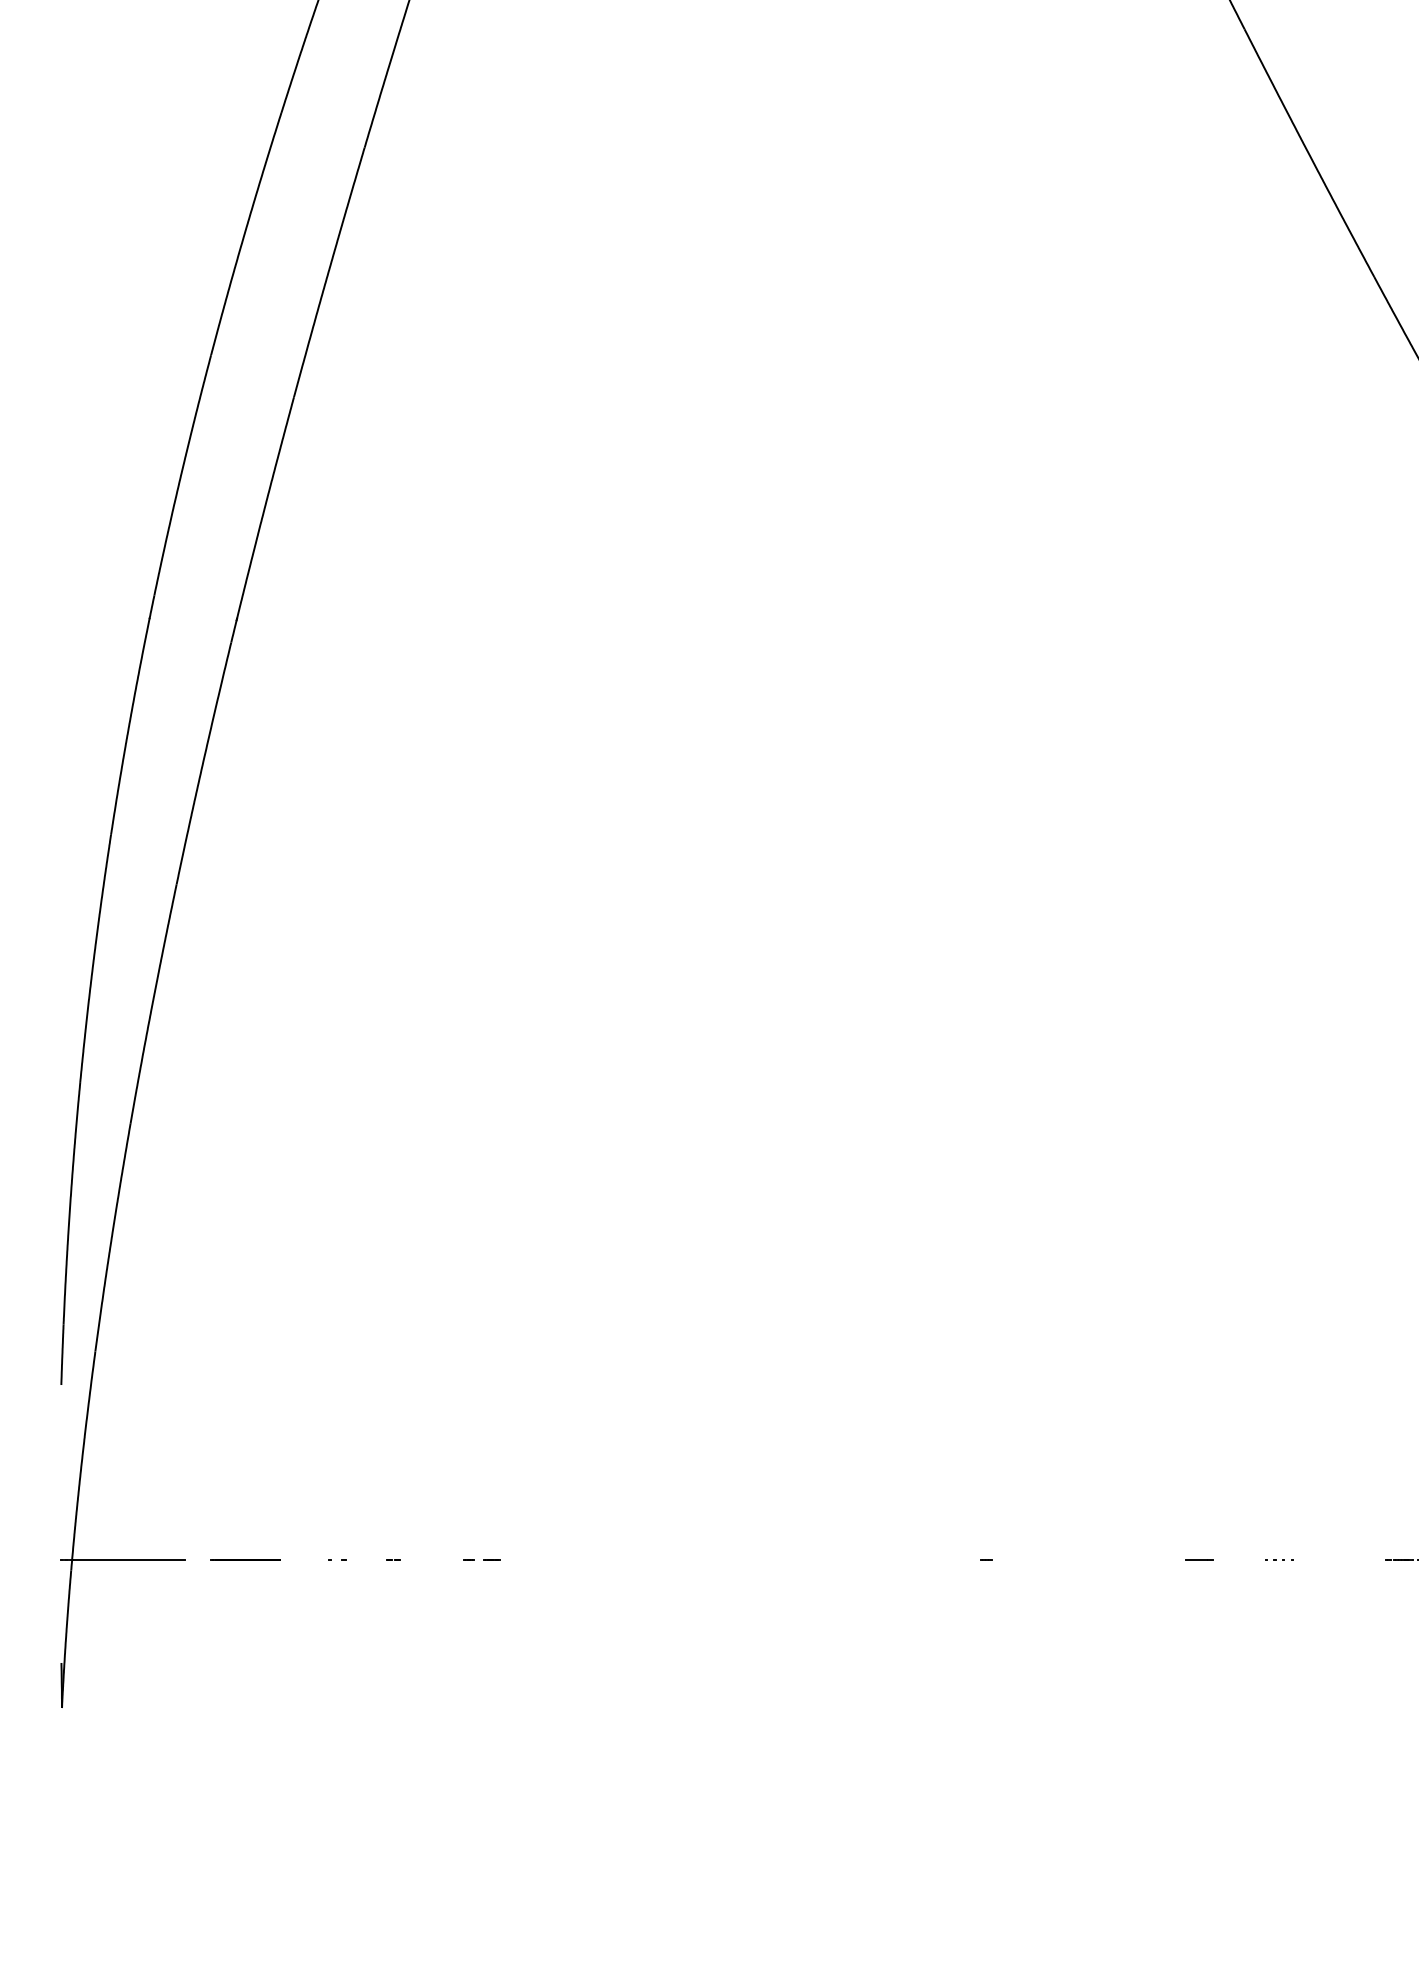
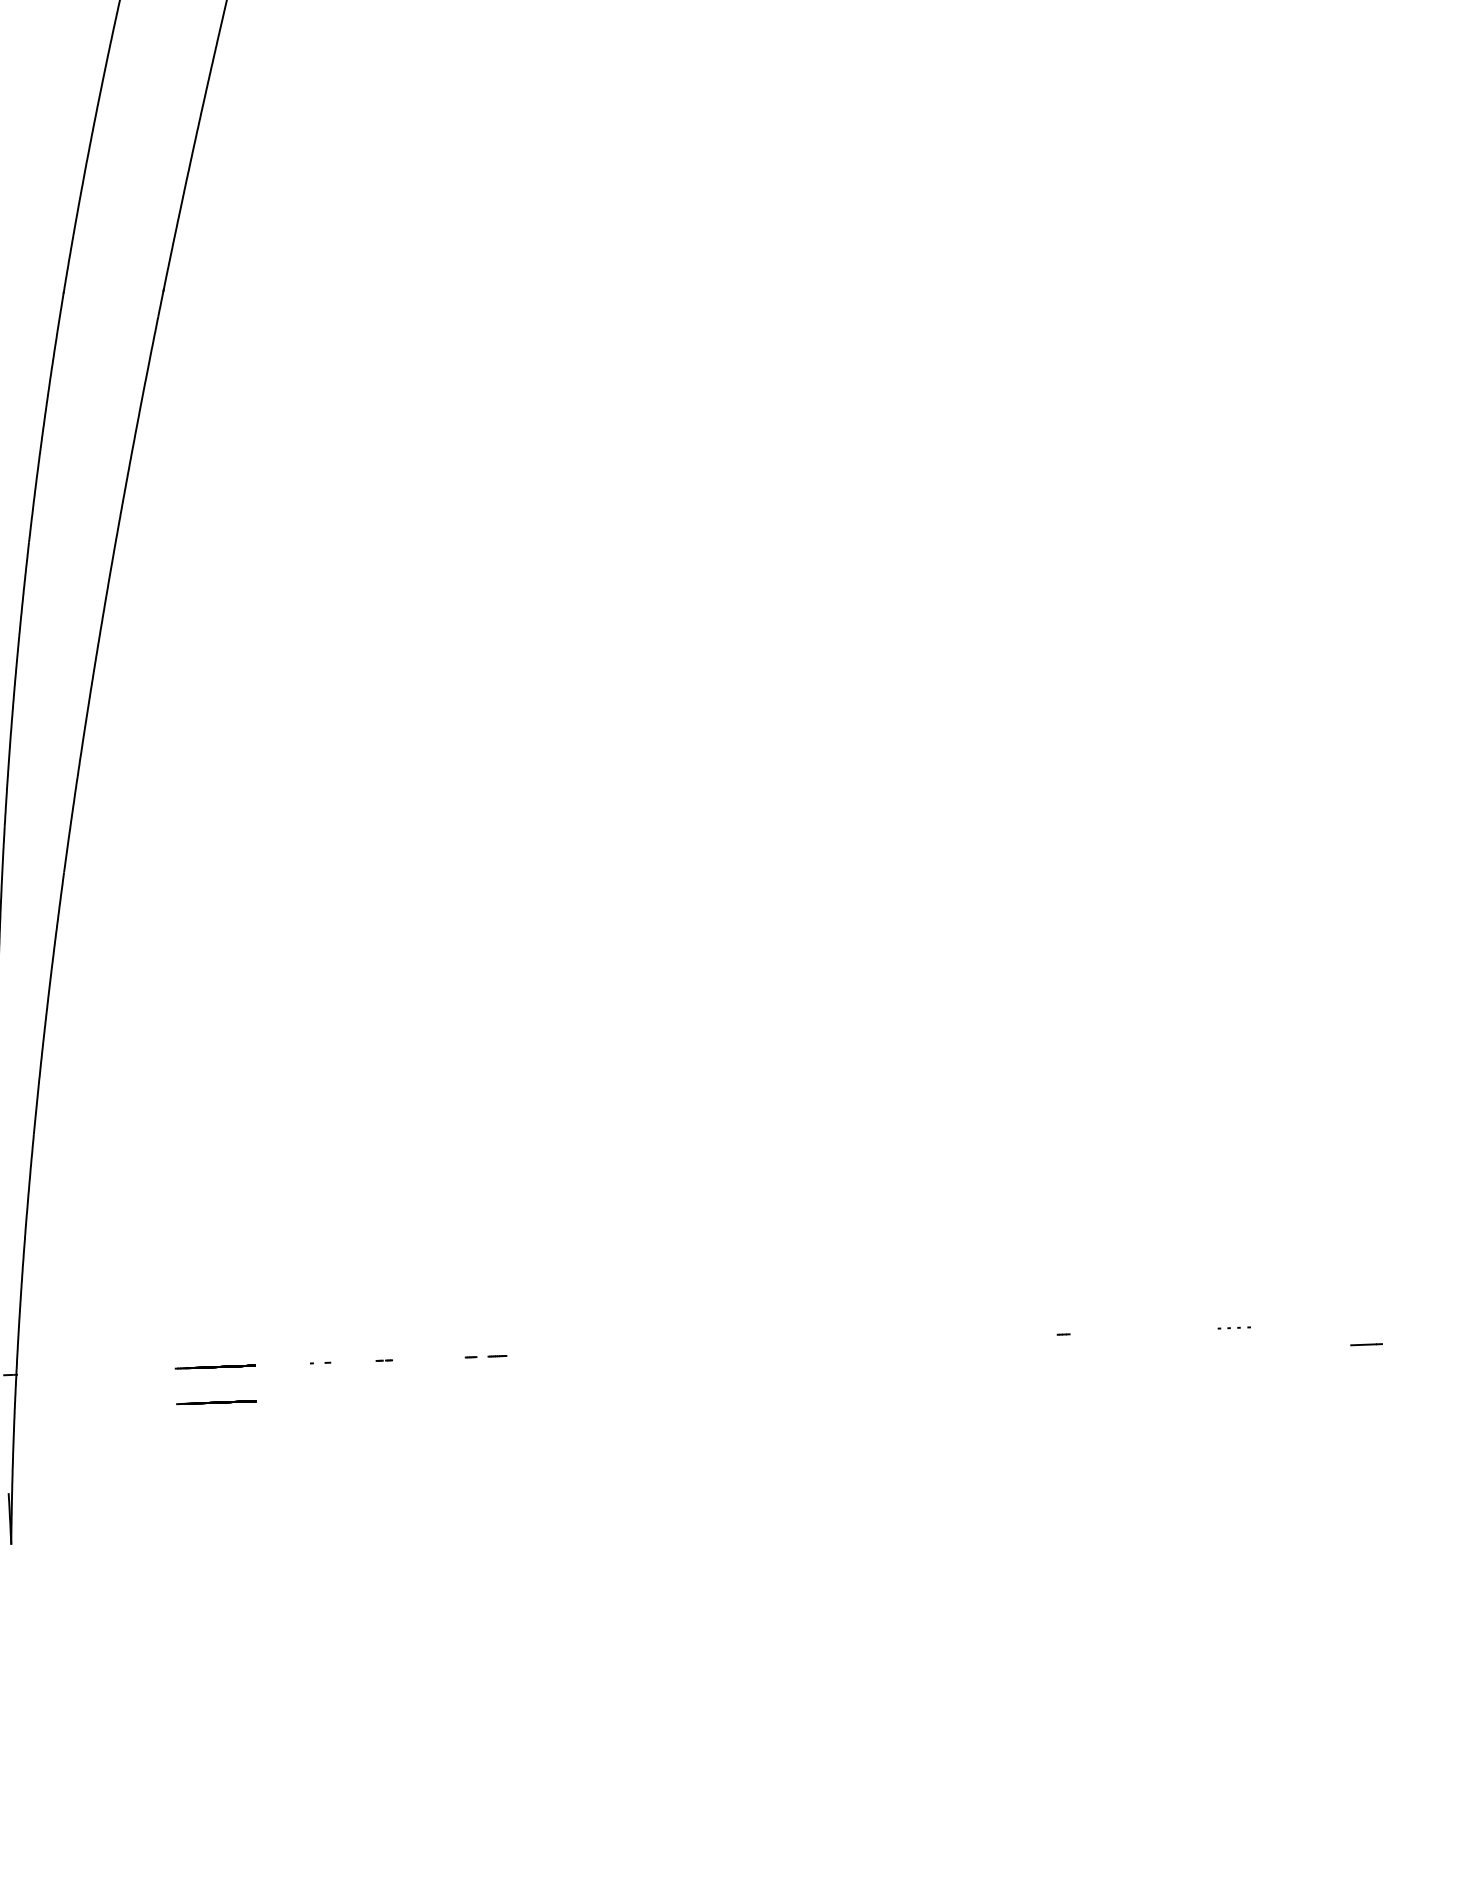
line: (1199, 1559) -> (1367, 1344), moved
part: (1279, 1559) -> (1234, 1327), moved
line: (128, 1560) -> (80, 1372), removed
line: (245, 1590) -> (216, 1402), added

